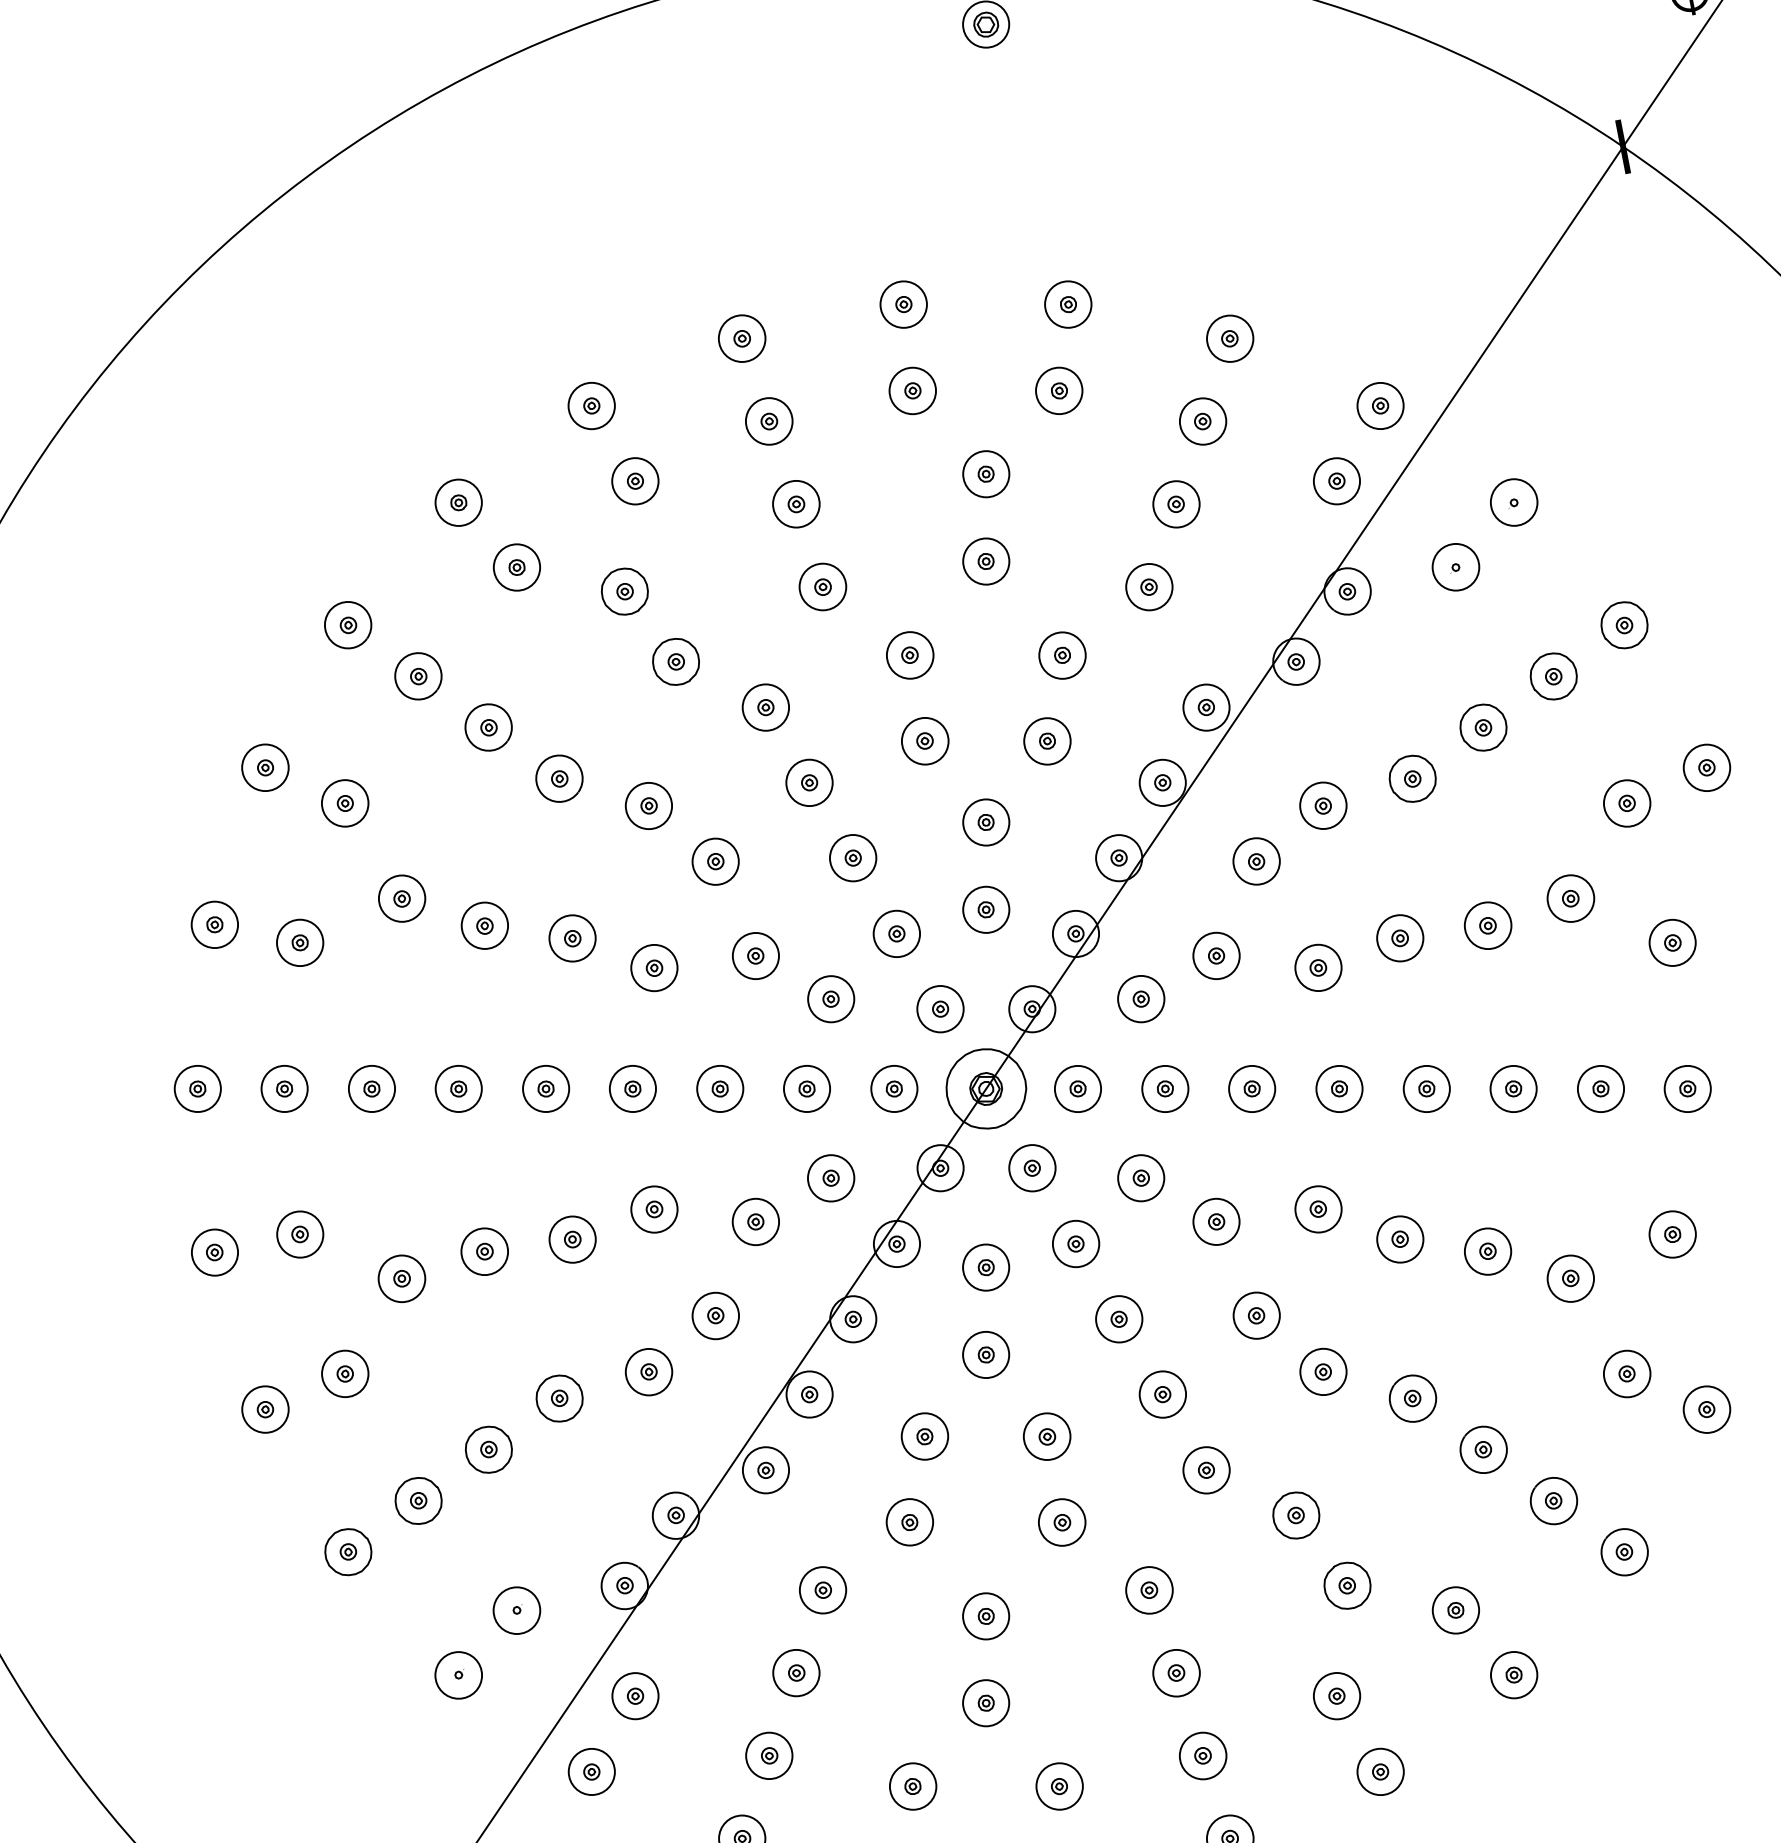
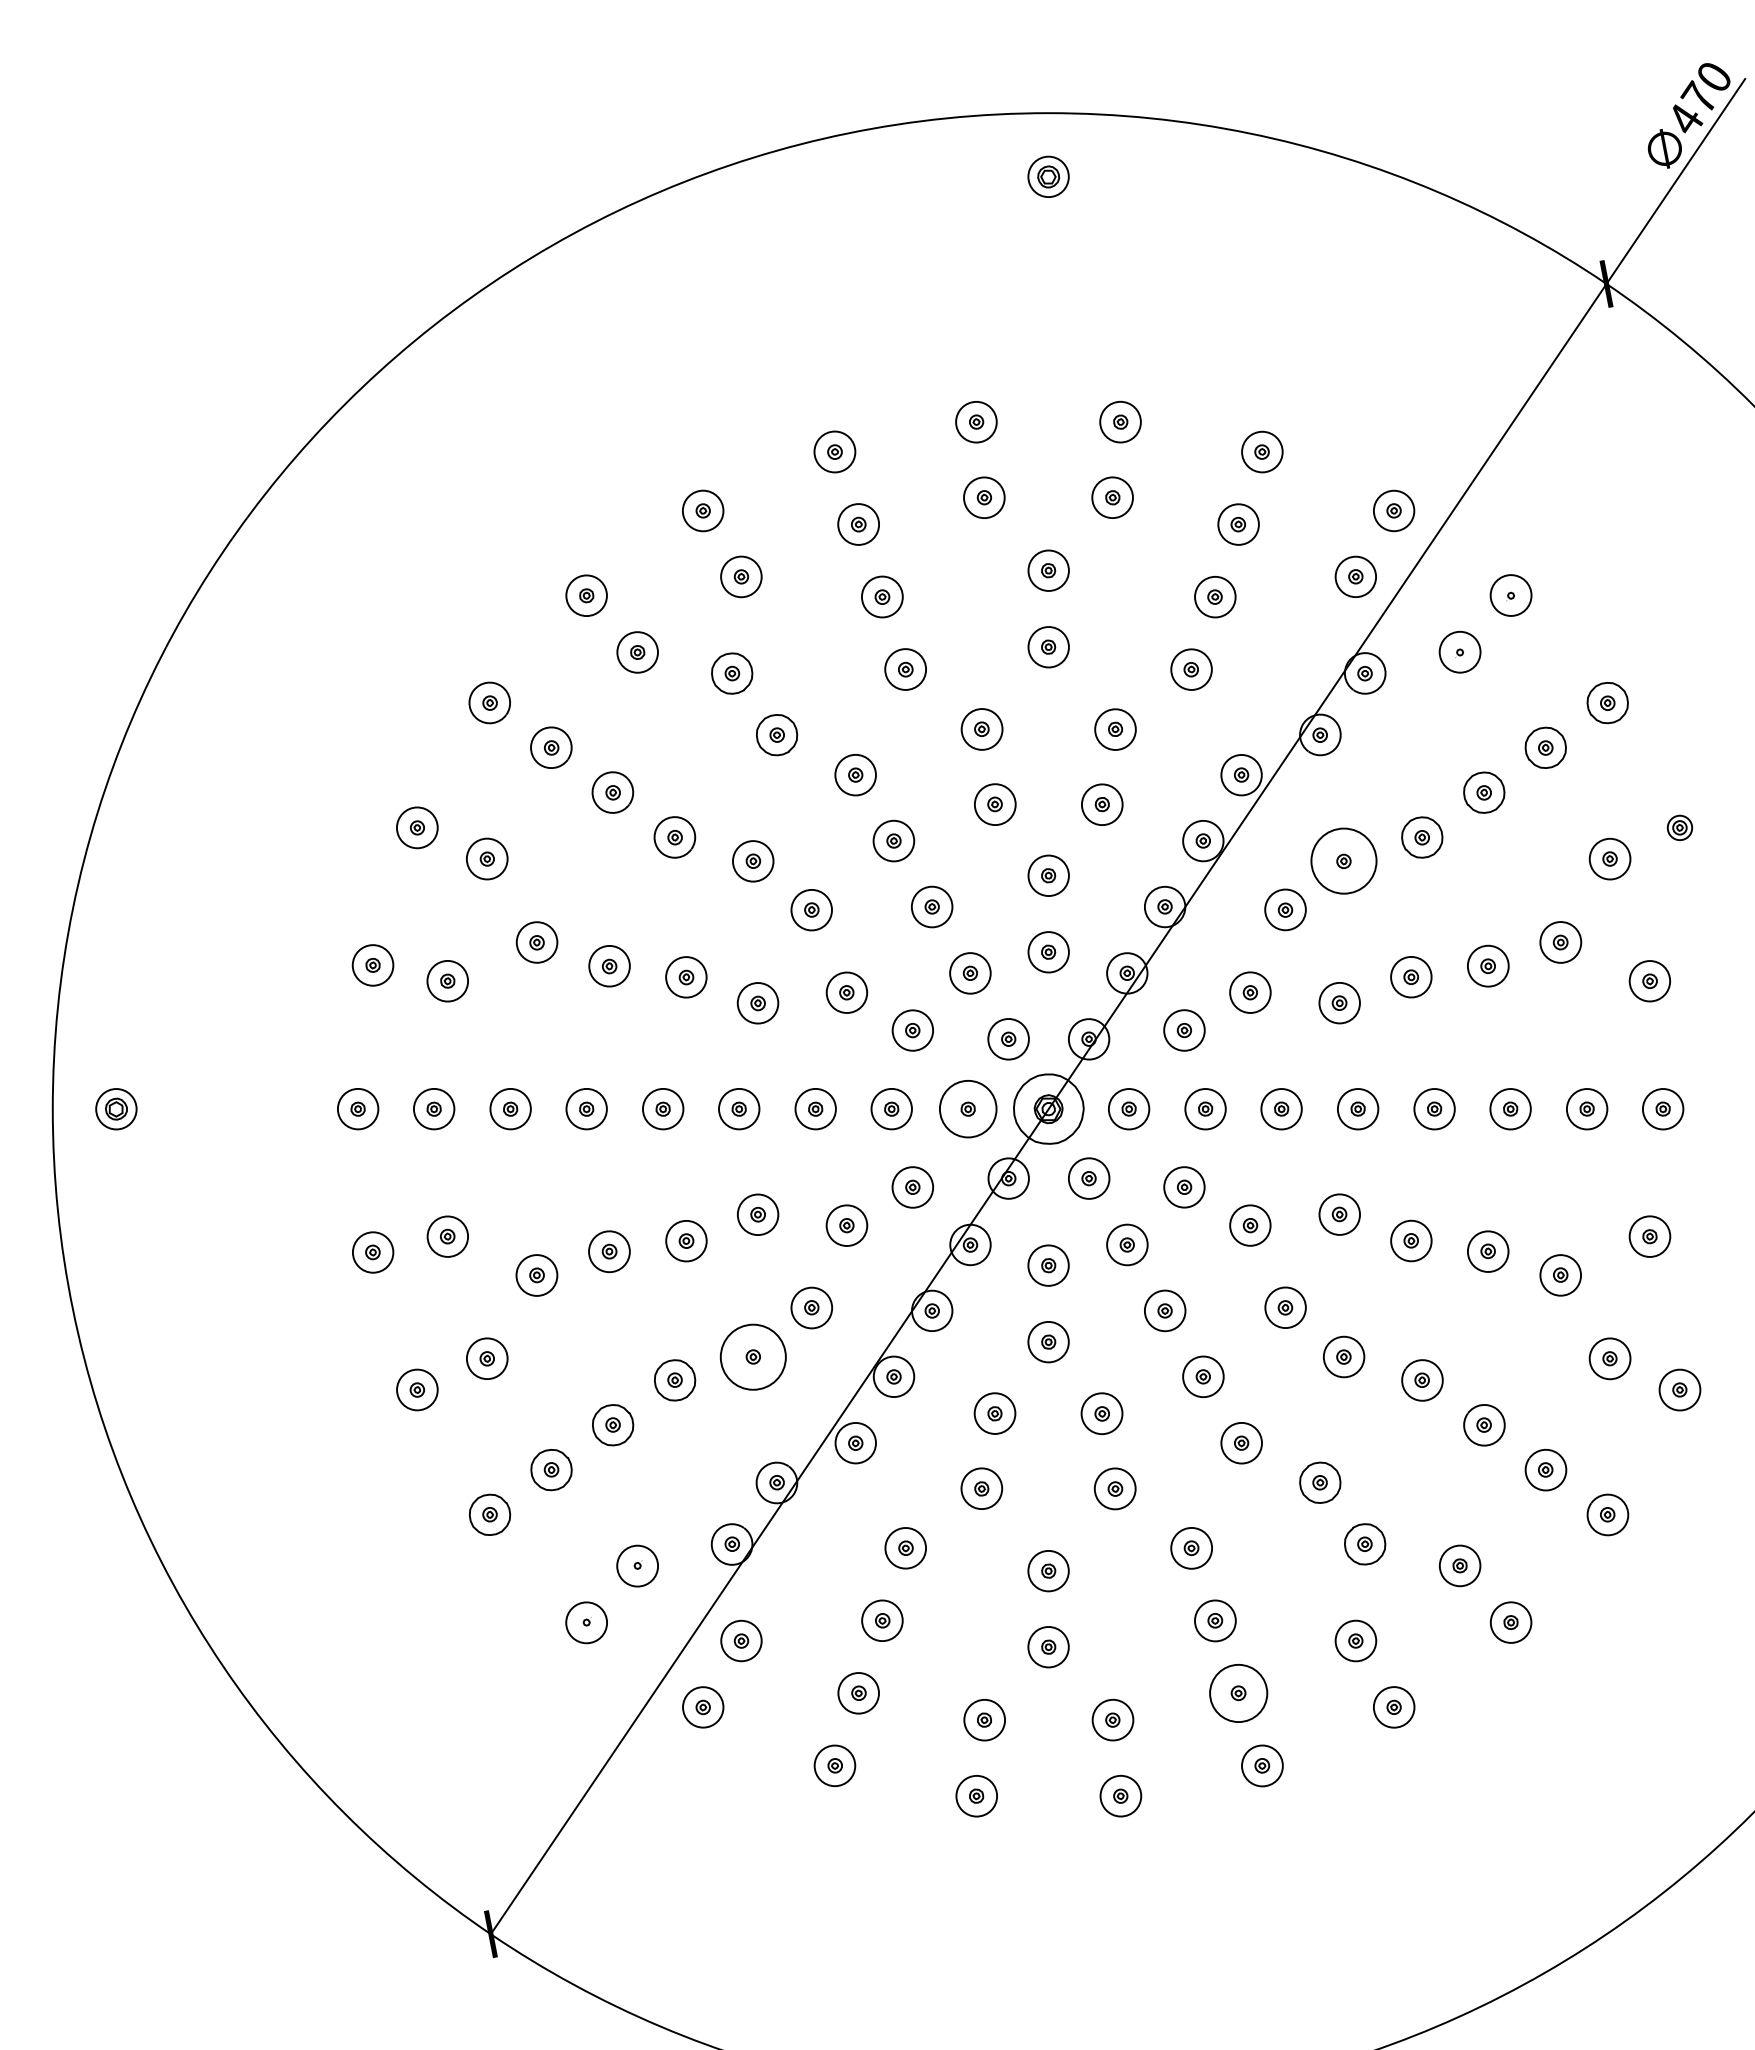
circle: (1706, 767) -> (1679, 827), size x0.6
circle: (1322, 805) -> (1343, 860), size x1.6
circle: (894, 1088) -> (968, 1108), size x1.4
circle: (649, 1371) -> (753, 1356), size x1.6
circle: (1202, 1756) -> (1238, 1693), size x1.4

